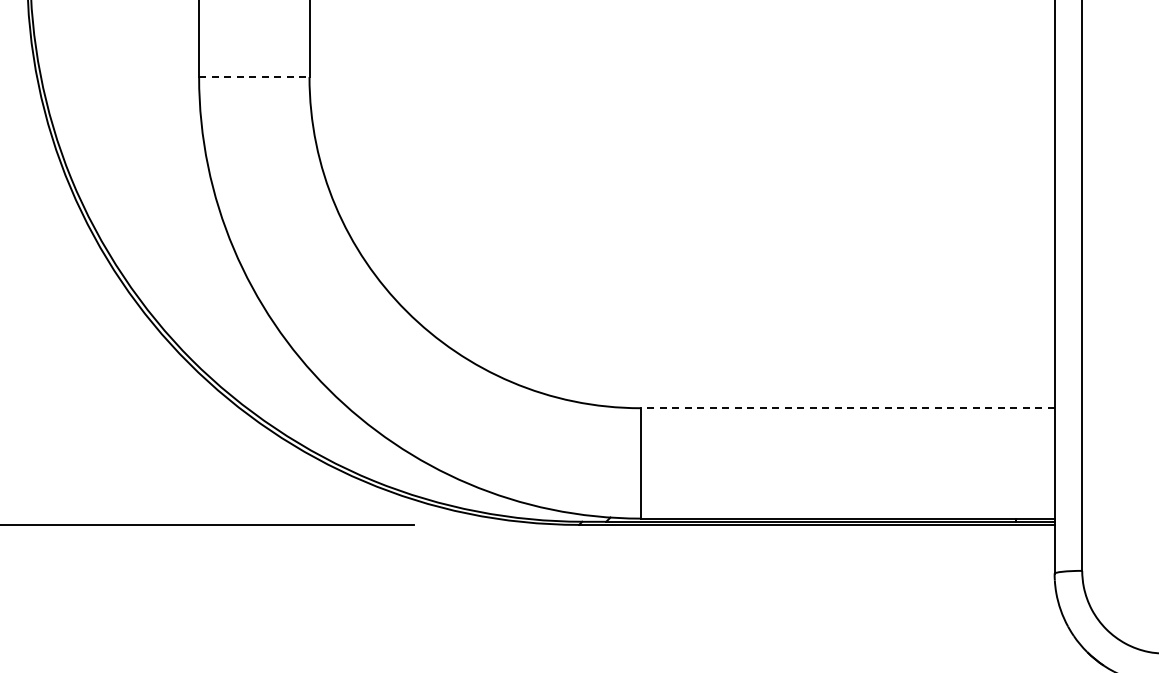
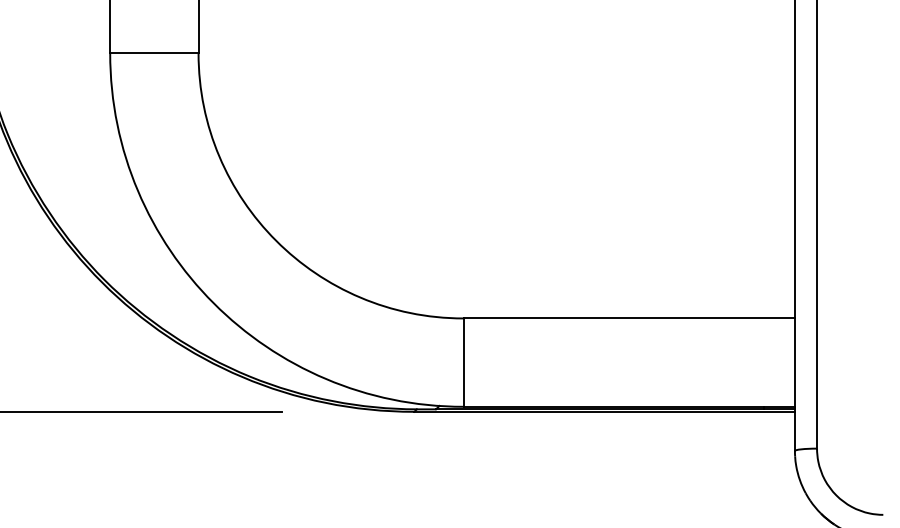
line: (254, 77) -> (154, 53), dashed -> solid
line: (847, 408) -> (629, 318), dashed -> solid

